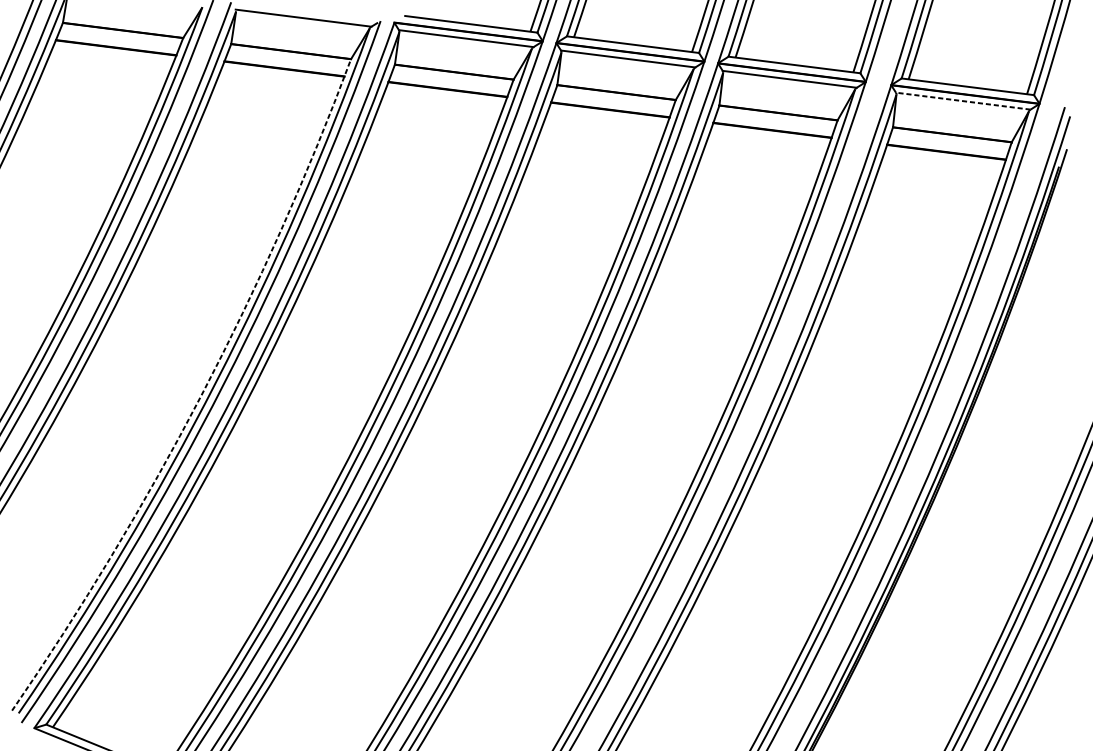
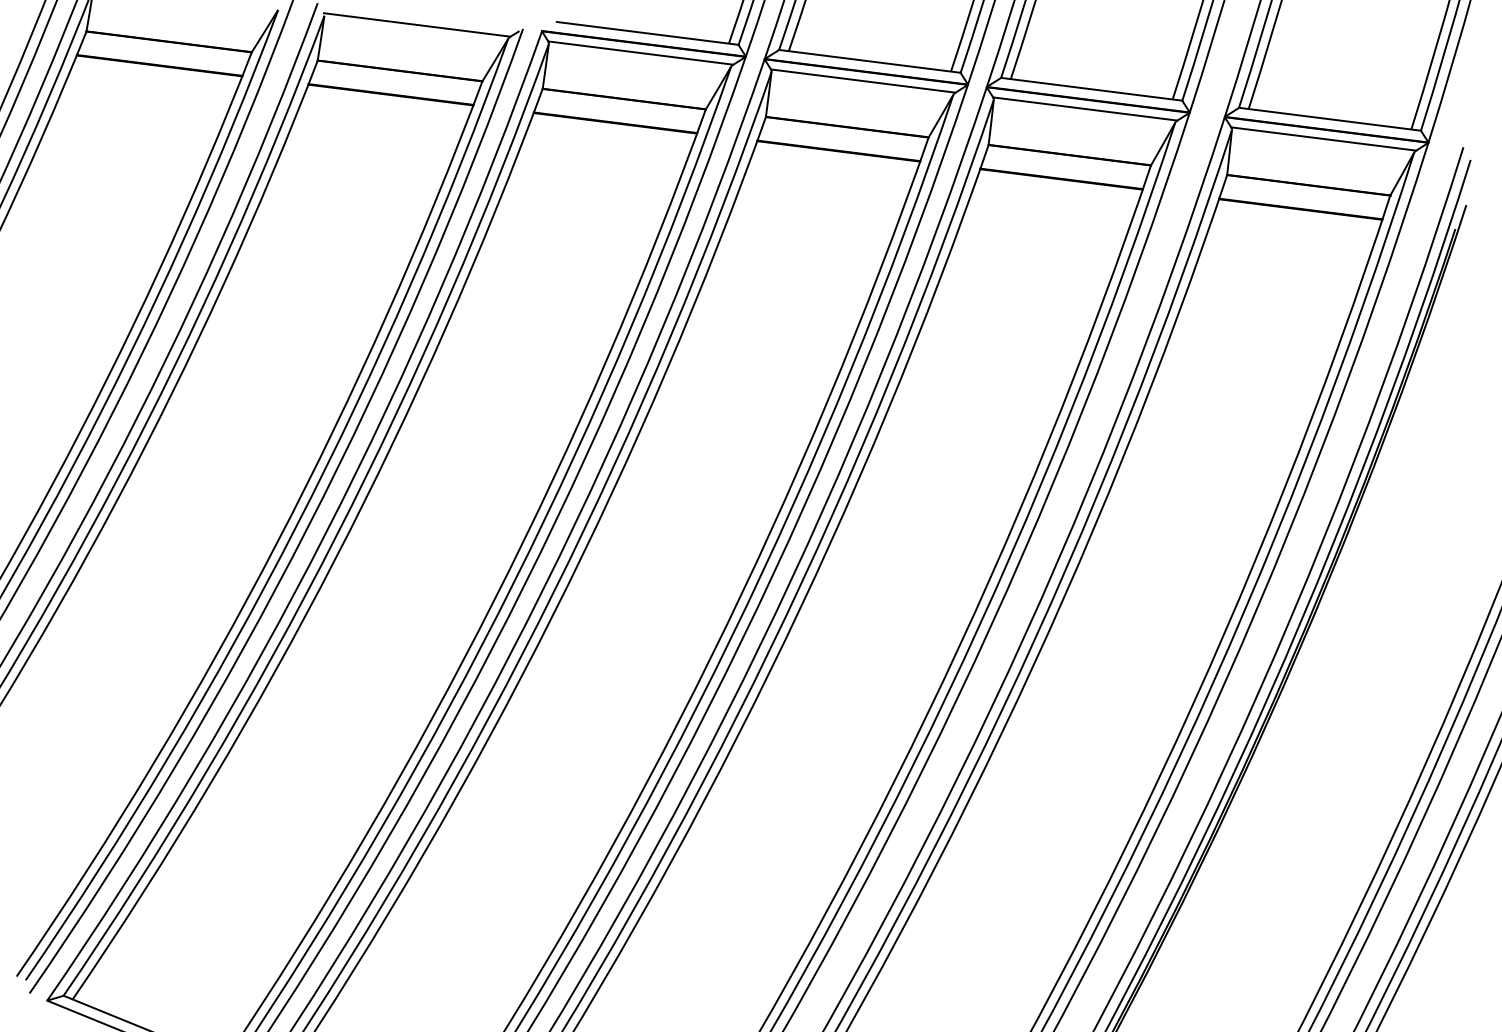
line: (963, 100) -> (1323, 138), dashed -> solid
arc: (201, 395) -> (276, 543), dashed -> solid

